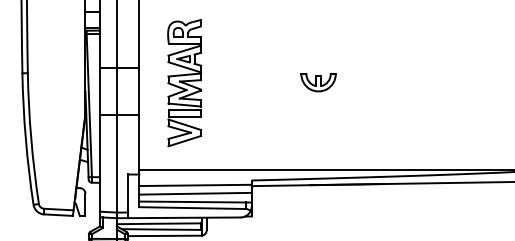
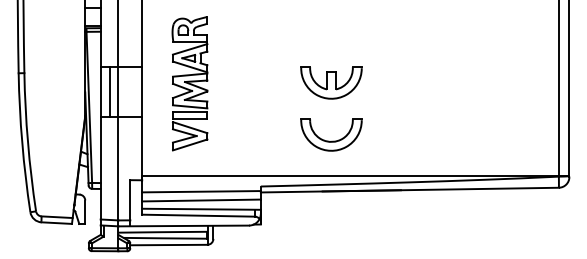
part: (318, 82) -> (331, 82), size x1.67
line: (109, 91) -> (110, 92), added
part: (318, 131) -> (331, 134), added

